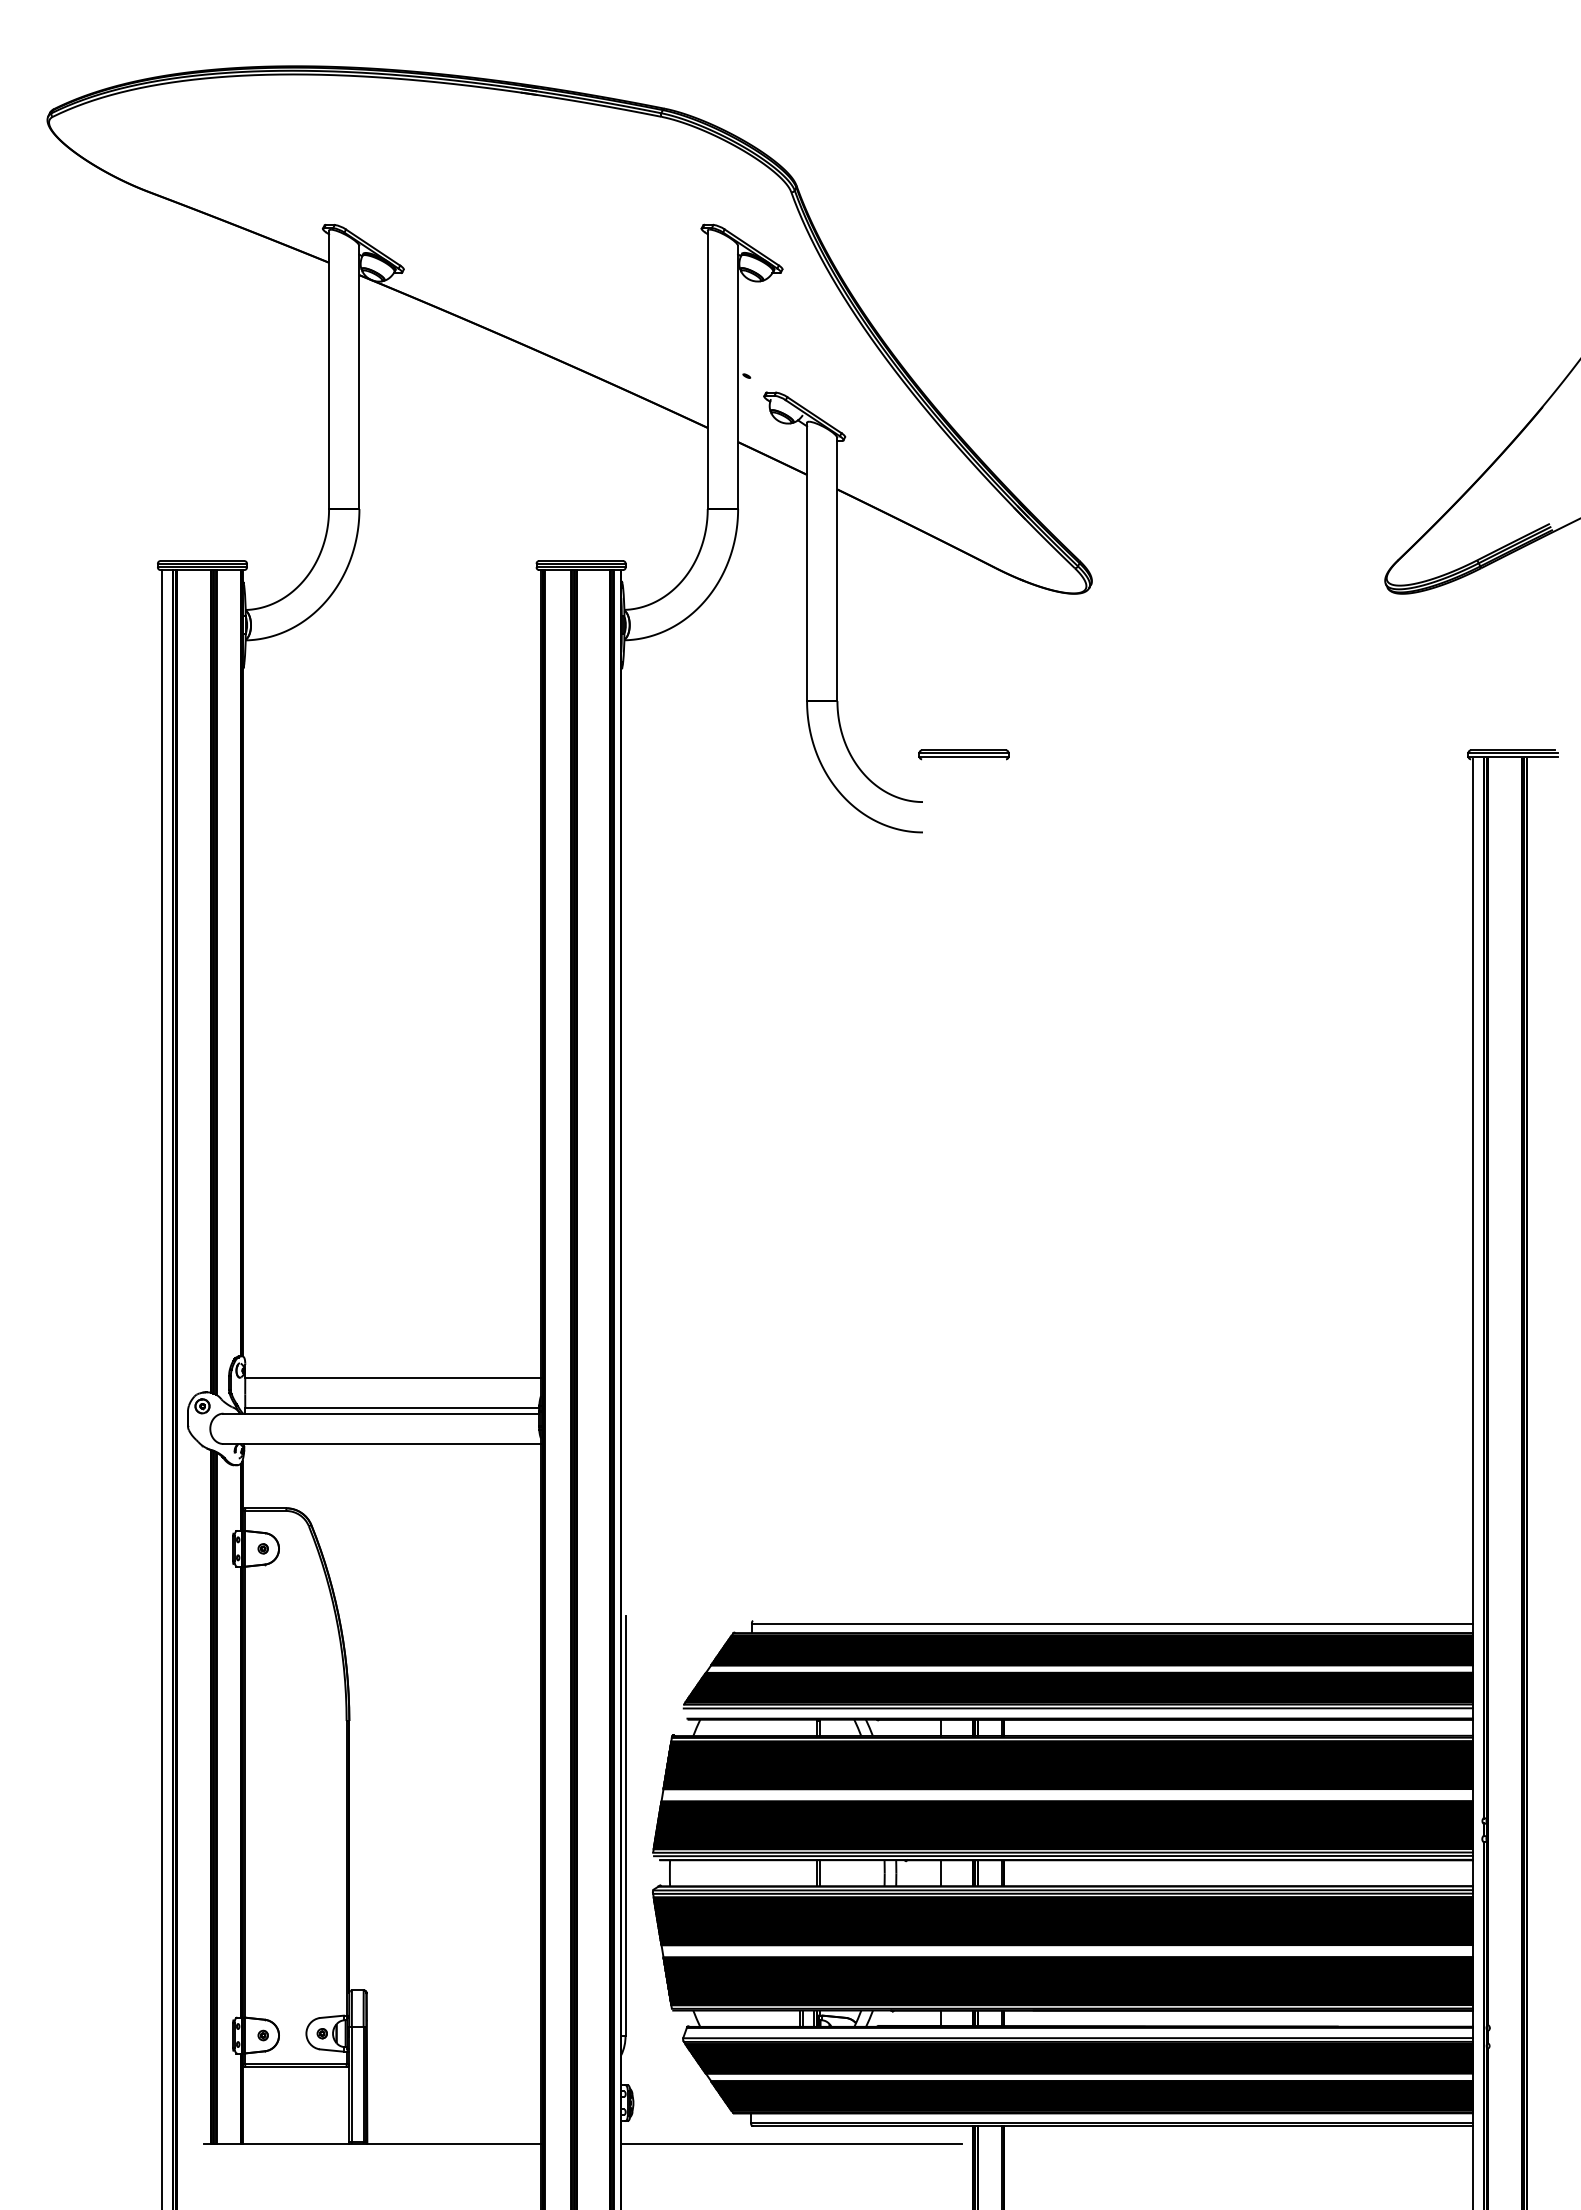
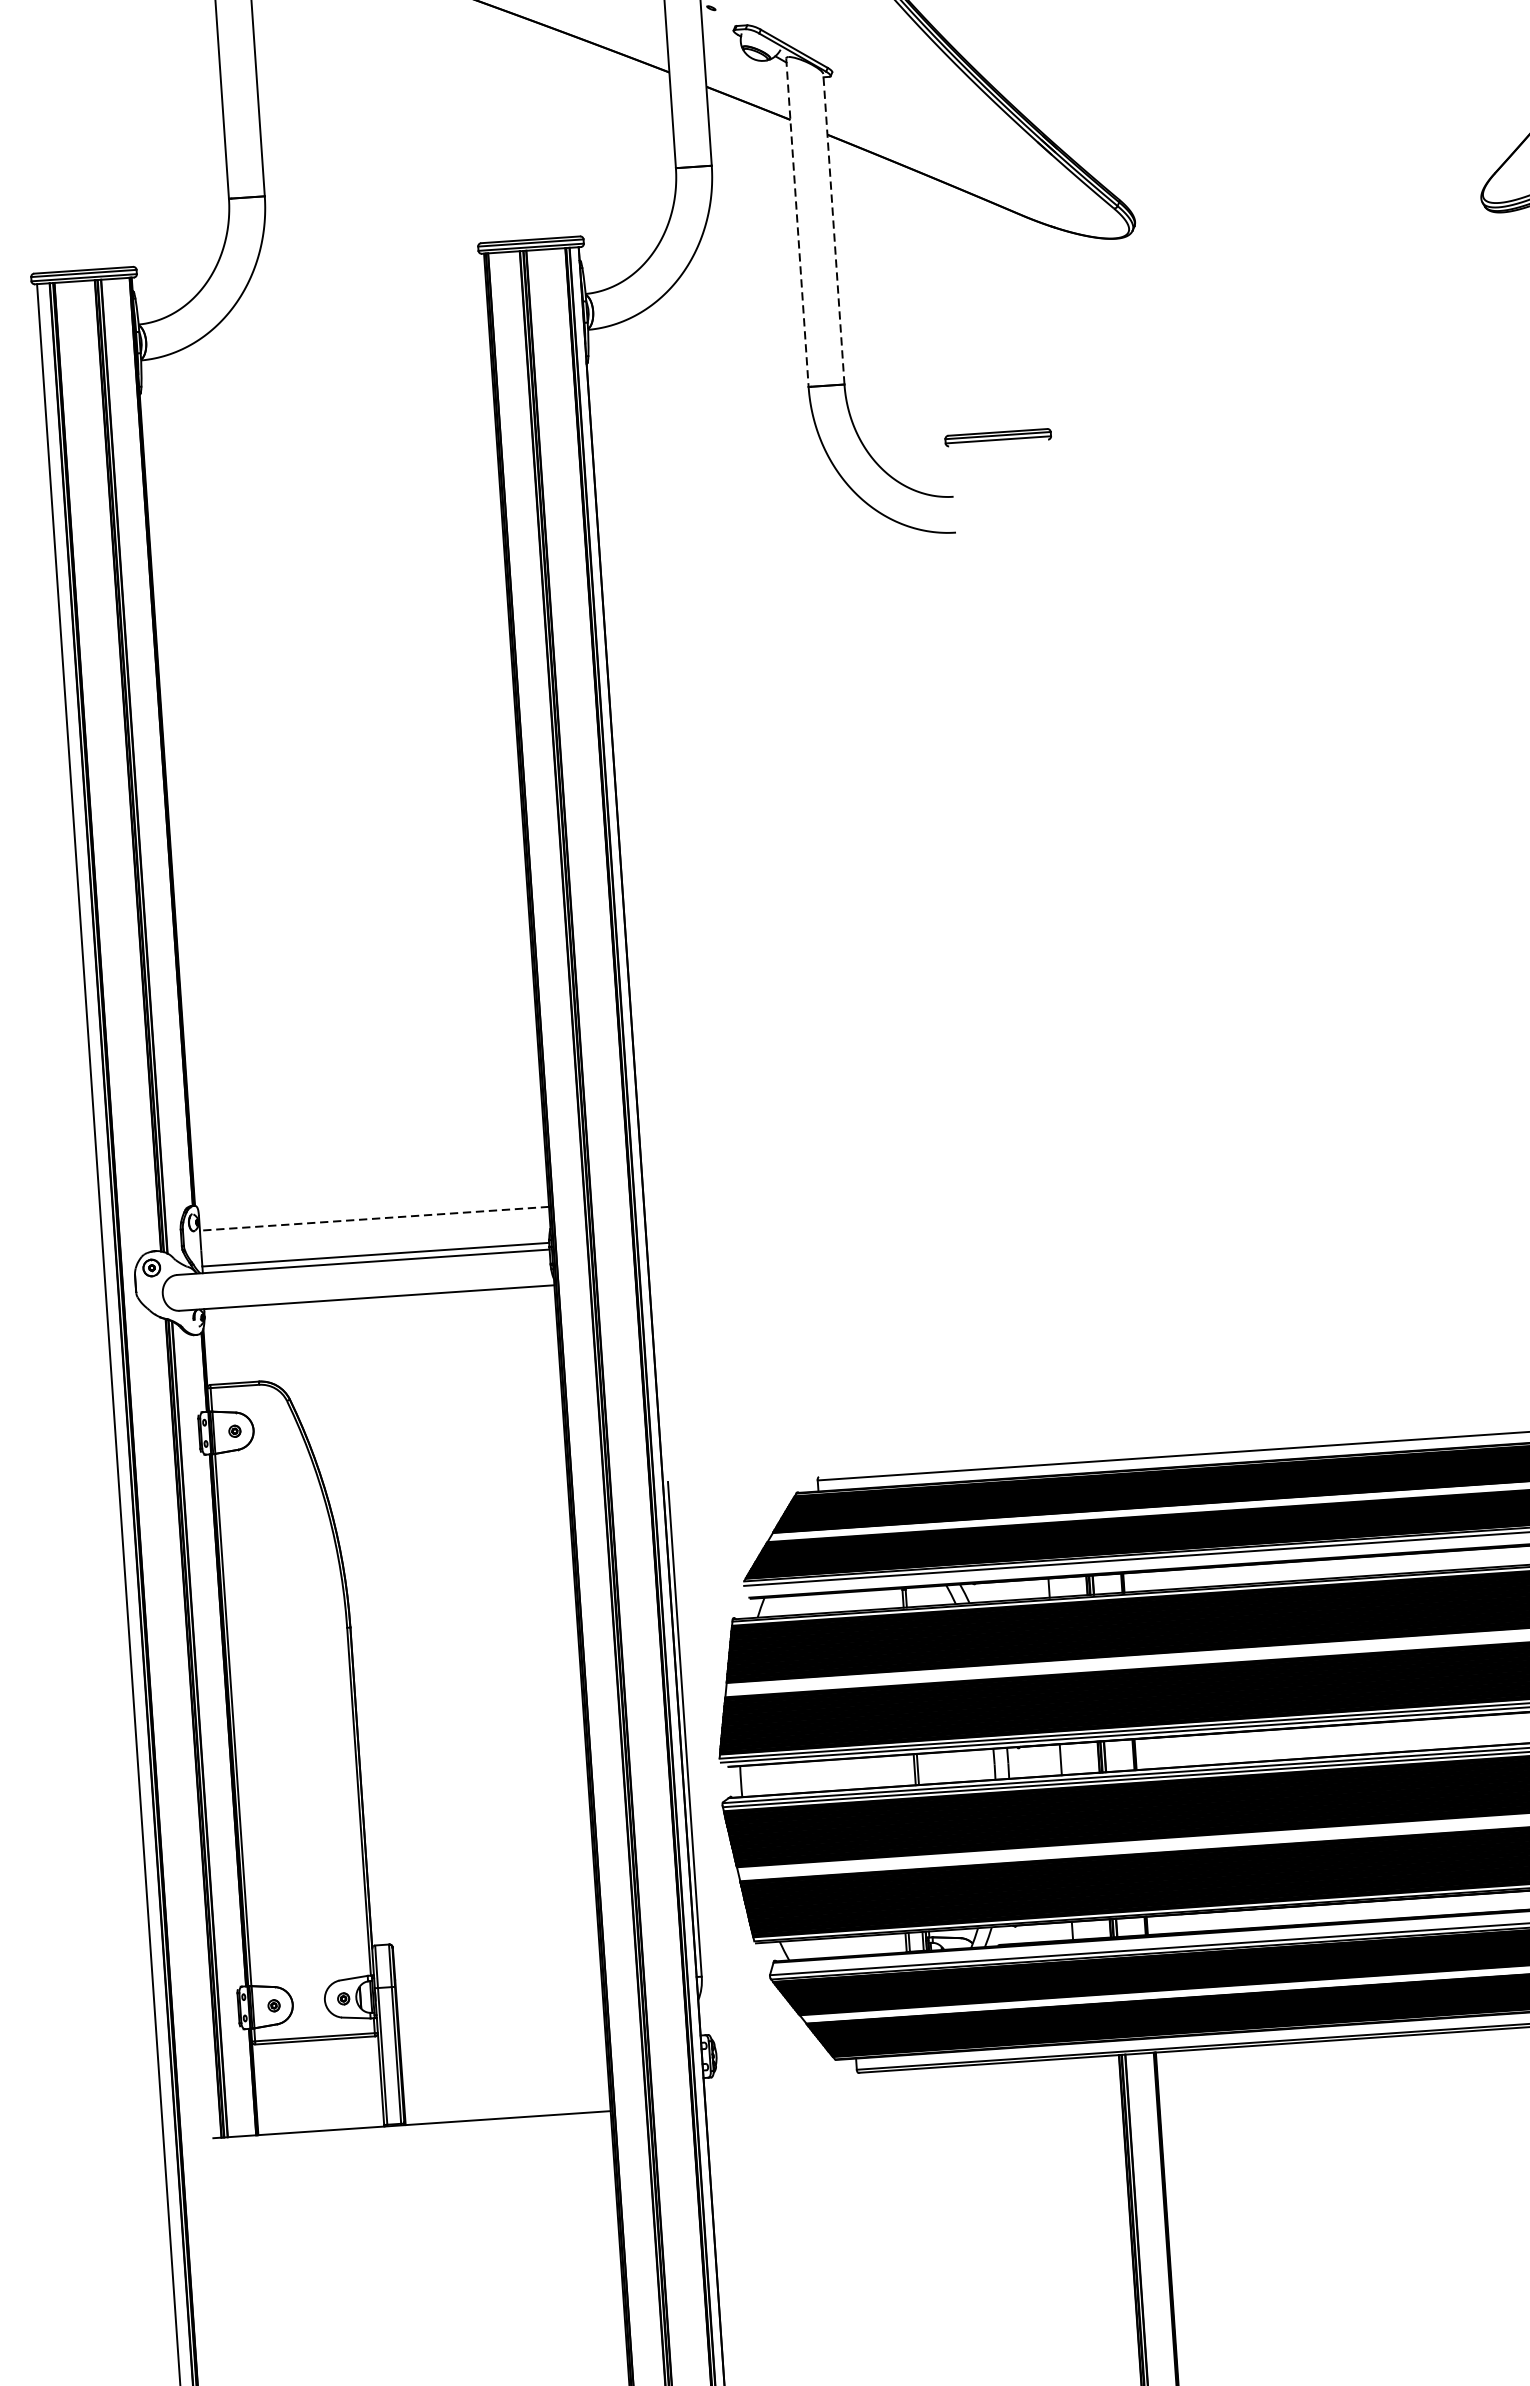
line: (807, 562) -> (797, 223), solid -> dashed
line: (837, 569) -> (833, 229), solid -> dashed
line: (393, 1377) -> (374, 1218), solid -> dashed
line: (791, 2143) -> (906, 2090), removed

